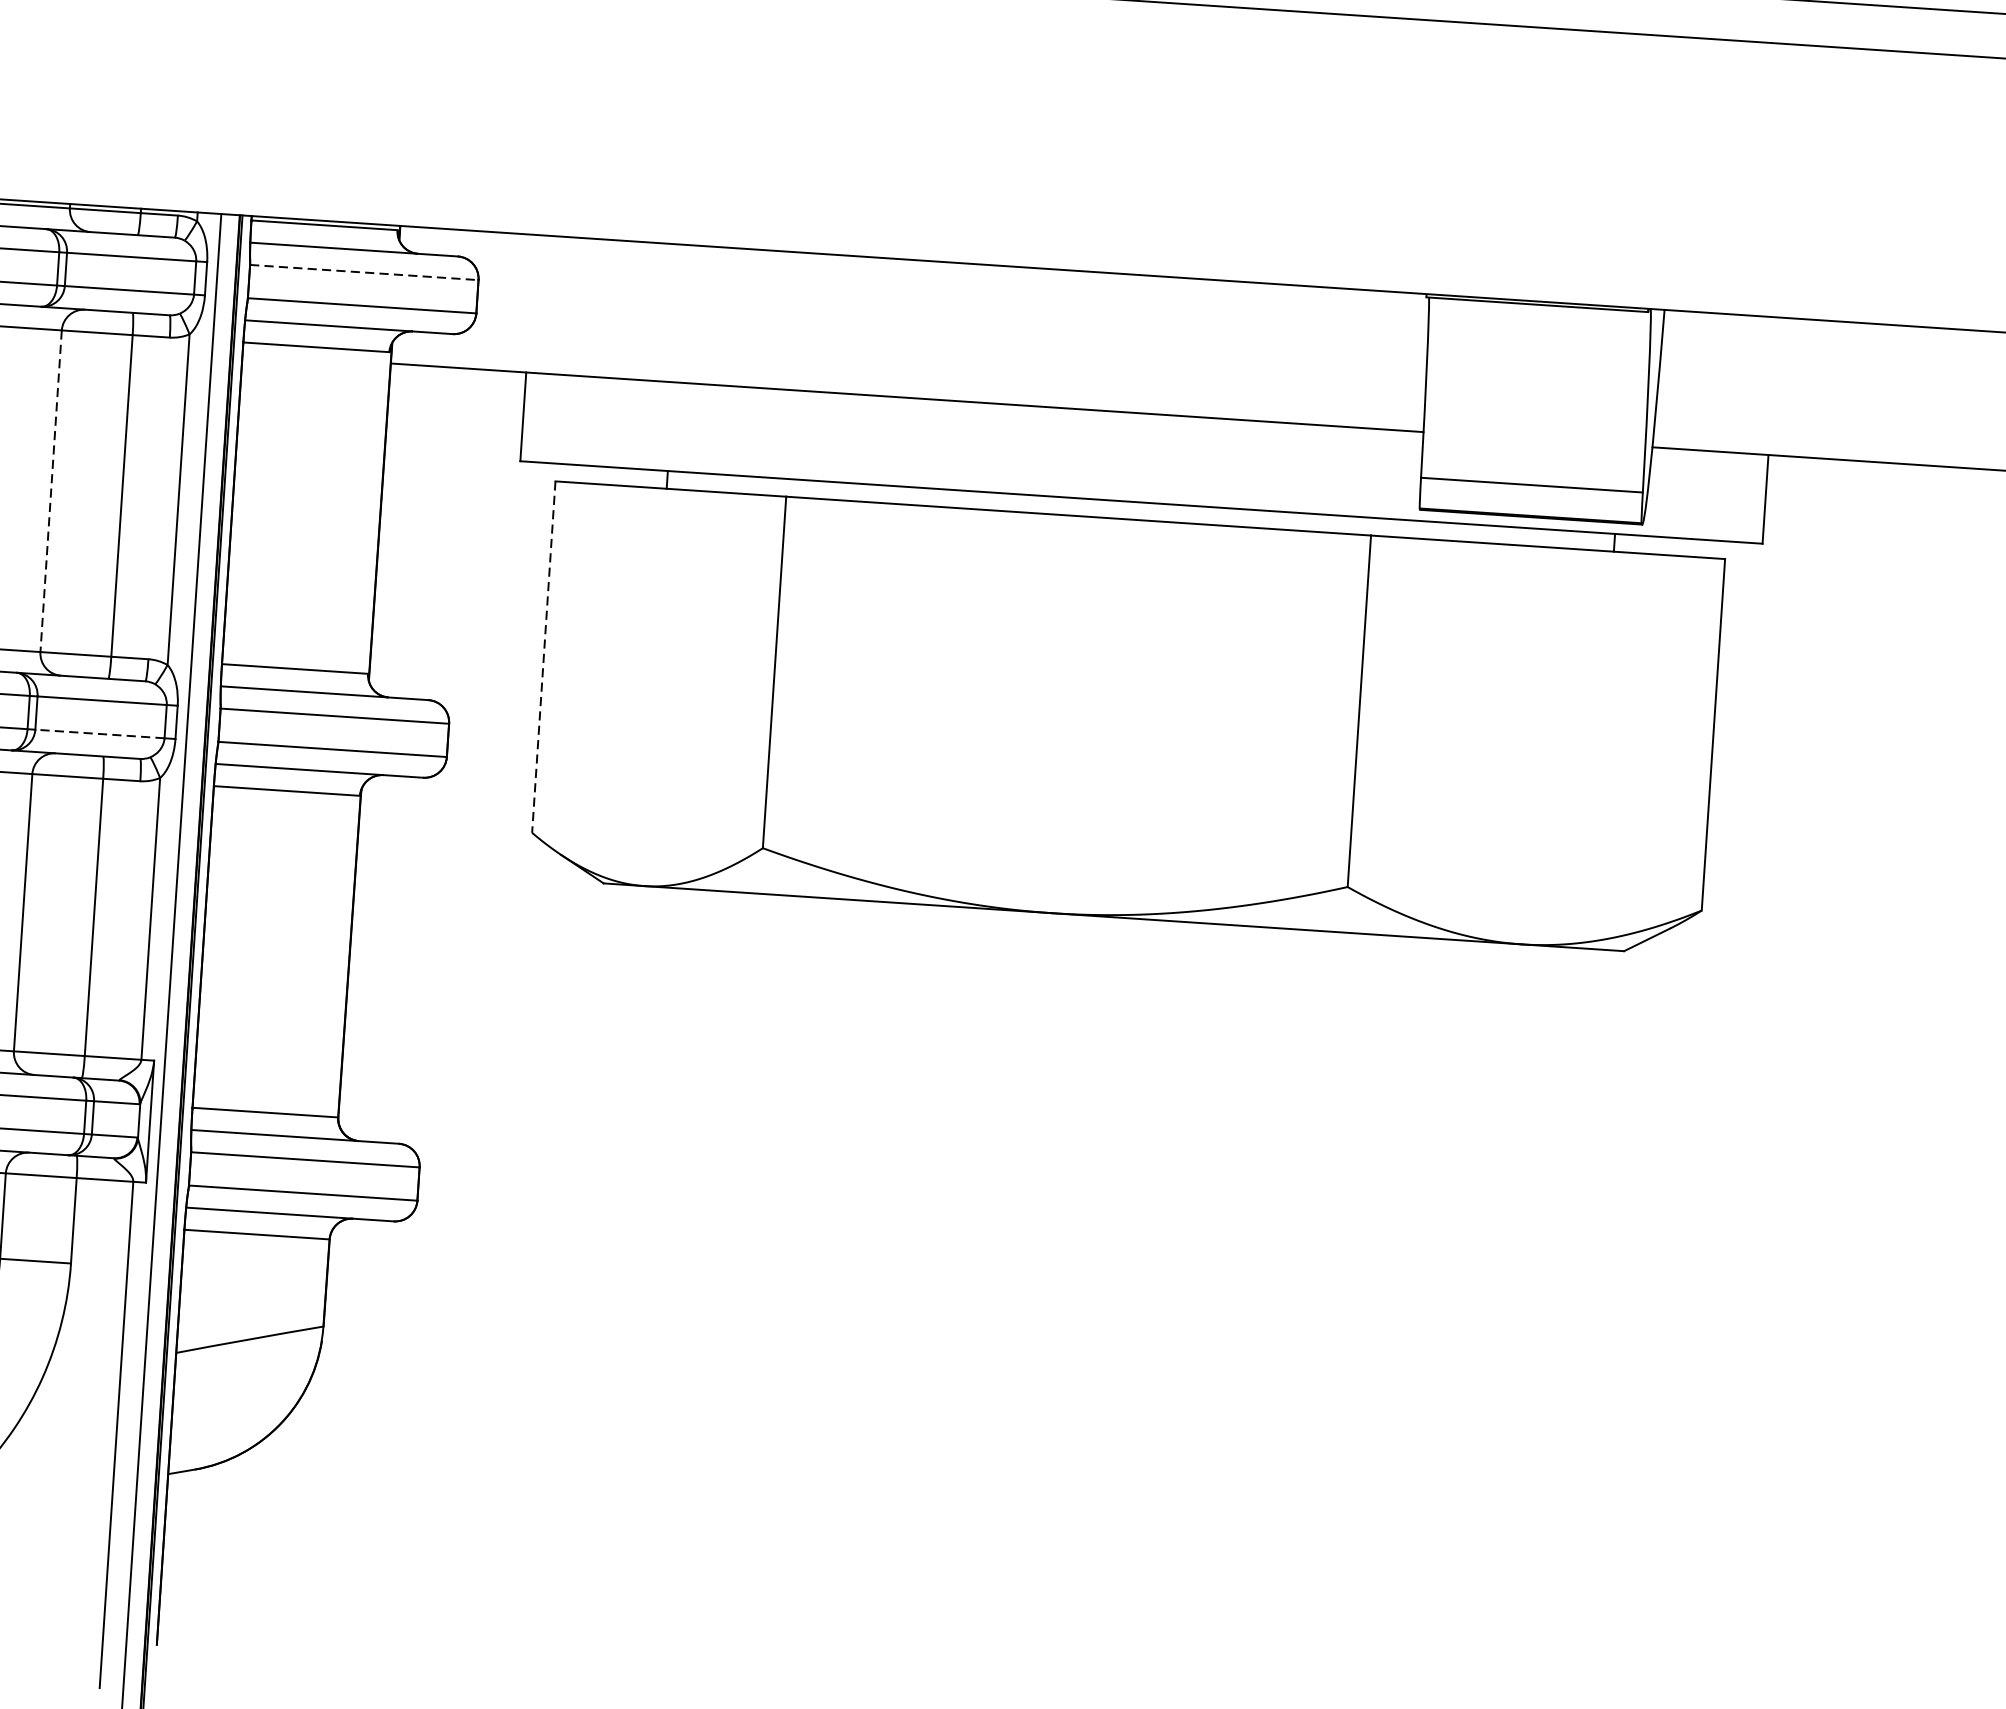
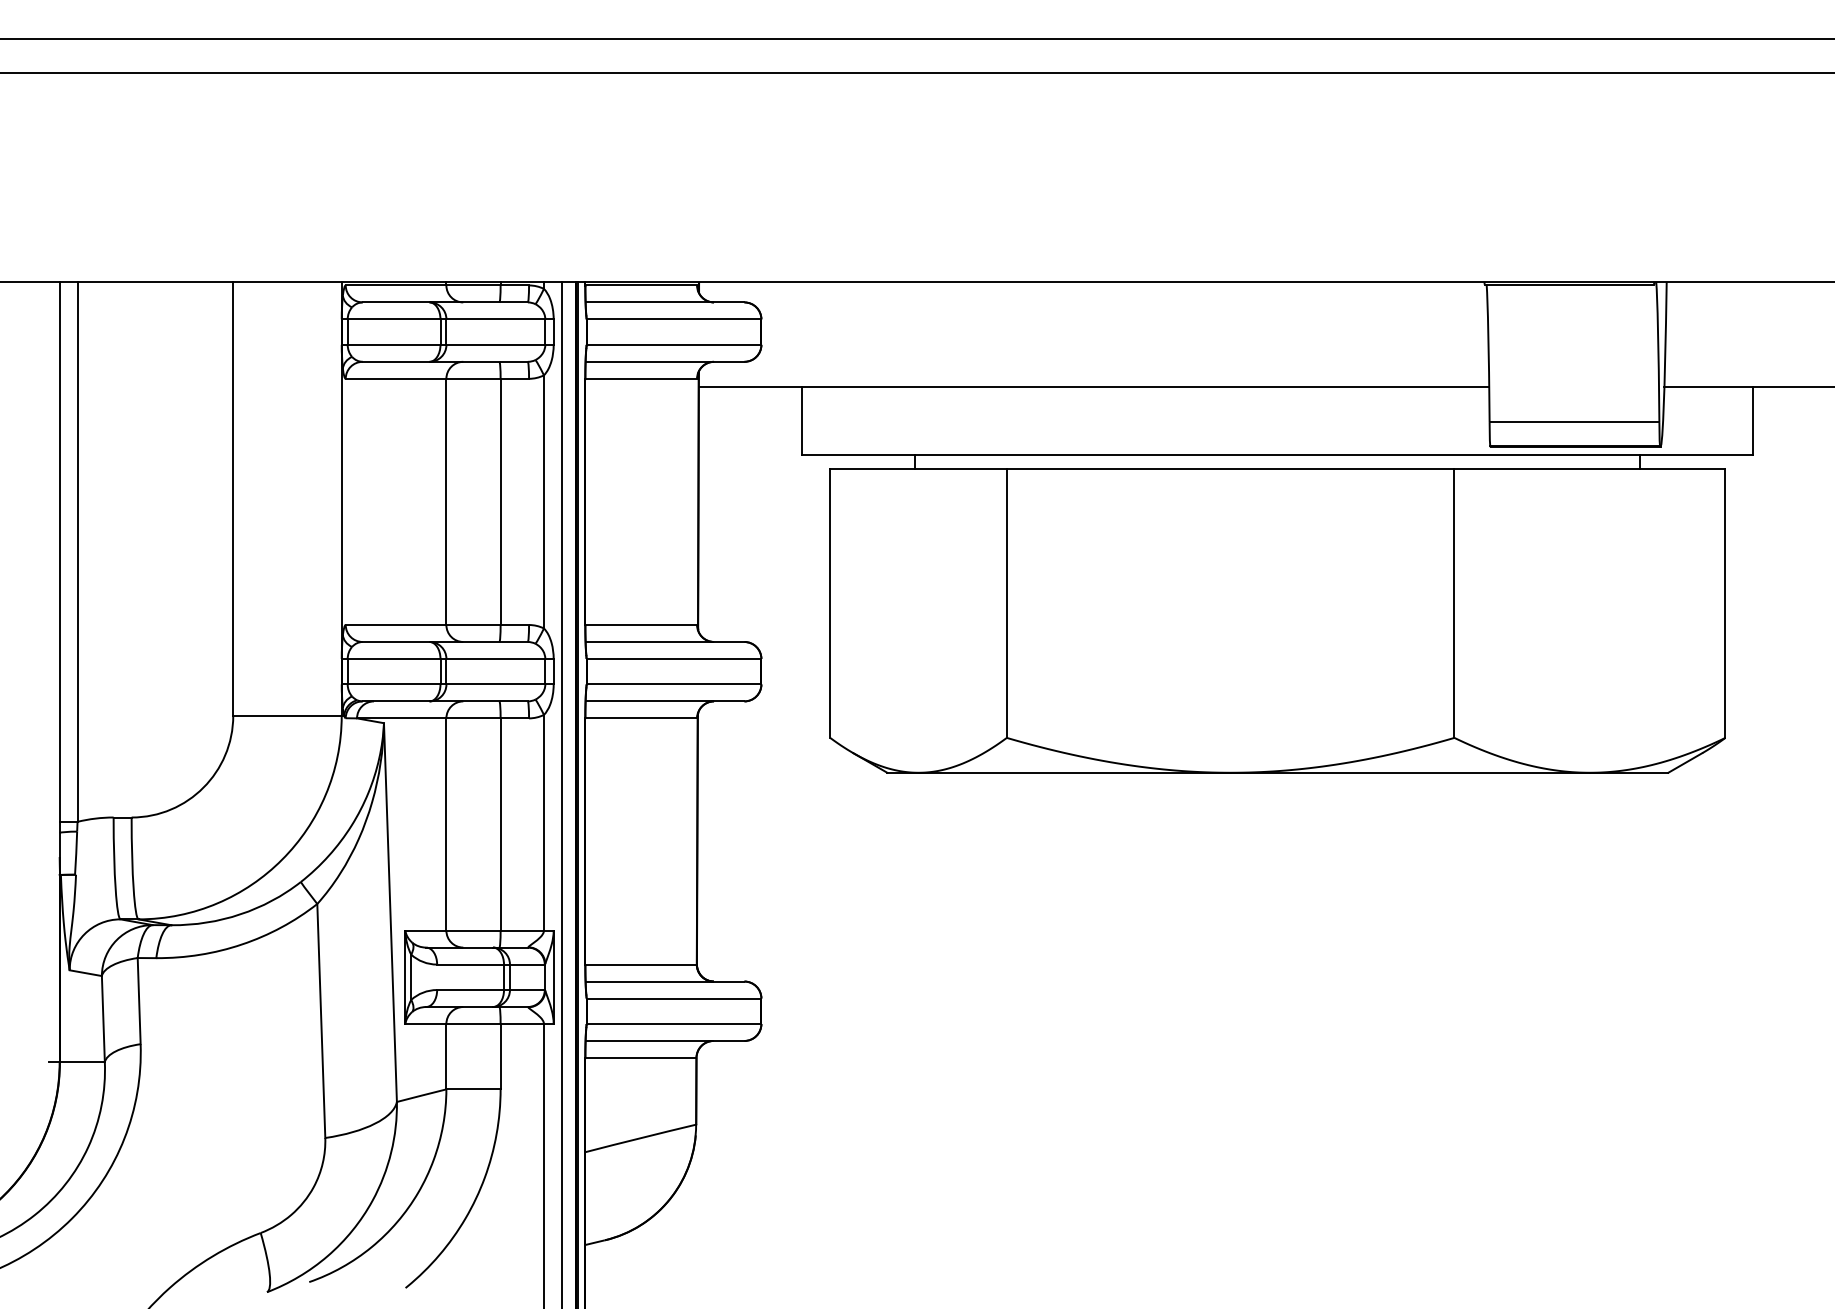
line: (364, 272) -> (674, 319), dashed -> solid
line: (51, 492) -> (446, 502), dashed -> solid
line: (544, 657) -> (830, 603), dashed -> solid
line: (99, 734) -> (495, 684), dashed -> solid

